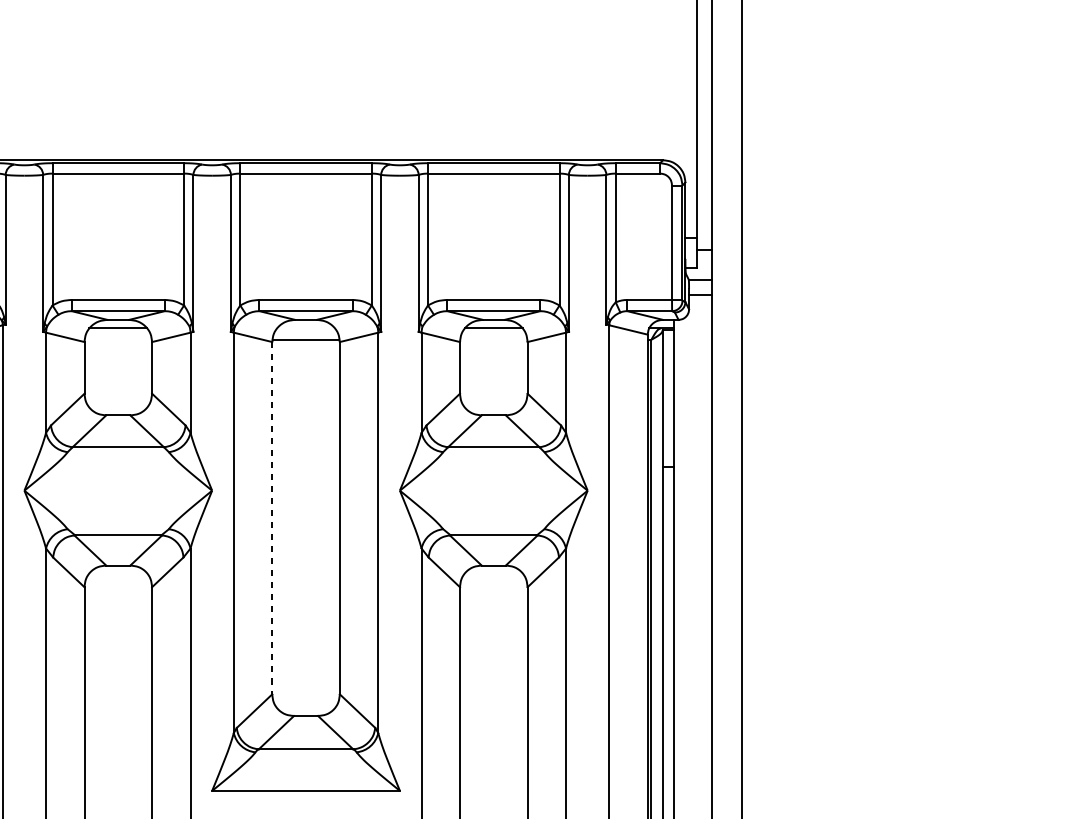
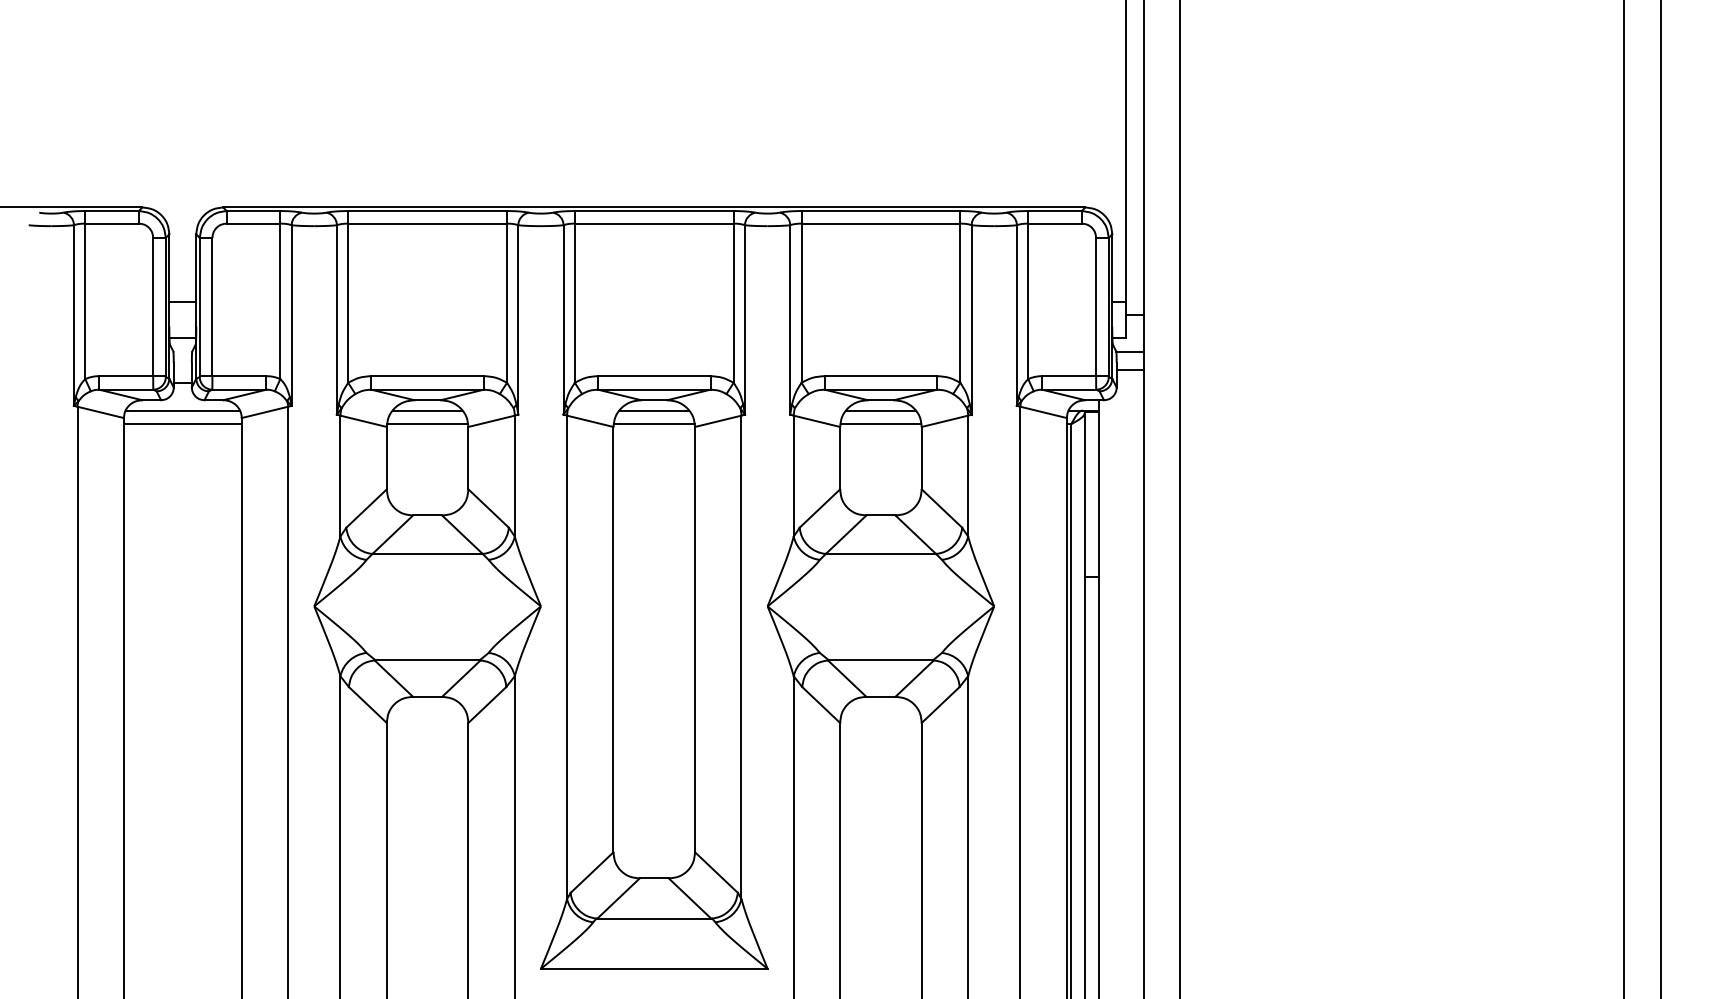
line: (306, 328) -> (654, 410), added
line: (118, 340) -> (427, 424), added
line: (493, 340) -> (880, 424), added
line: (272, 518) -> (613, 639), dashed -> solid

